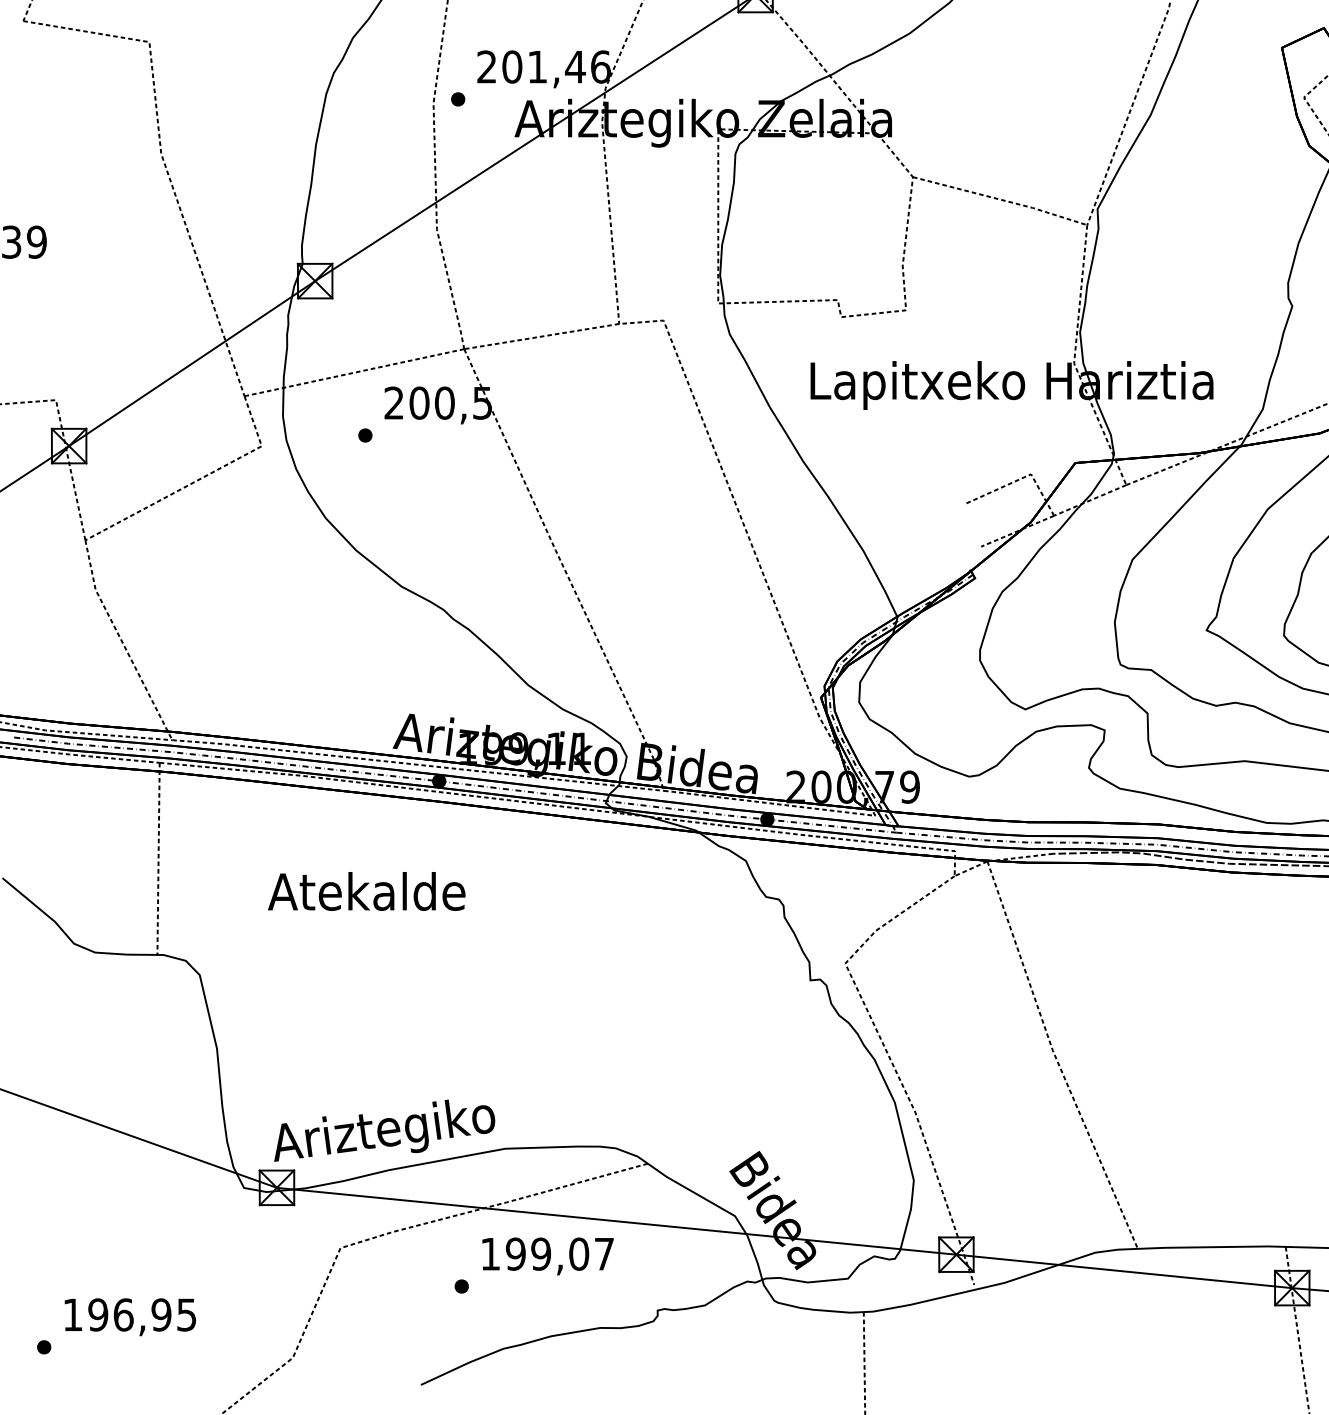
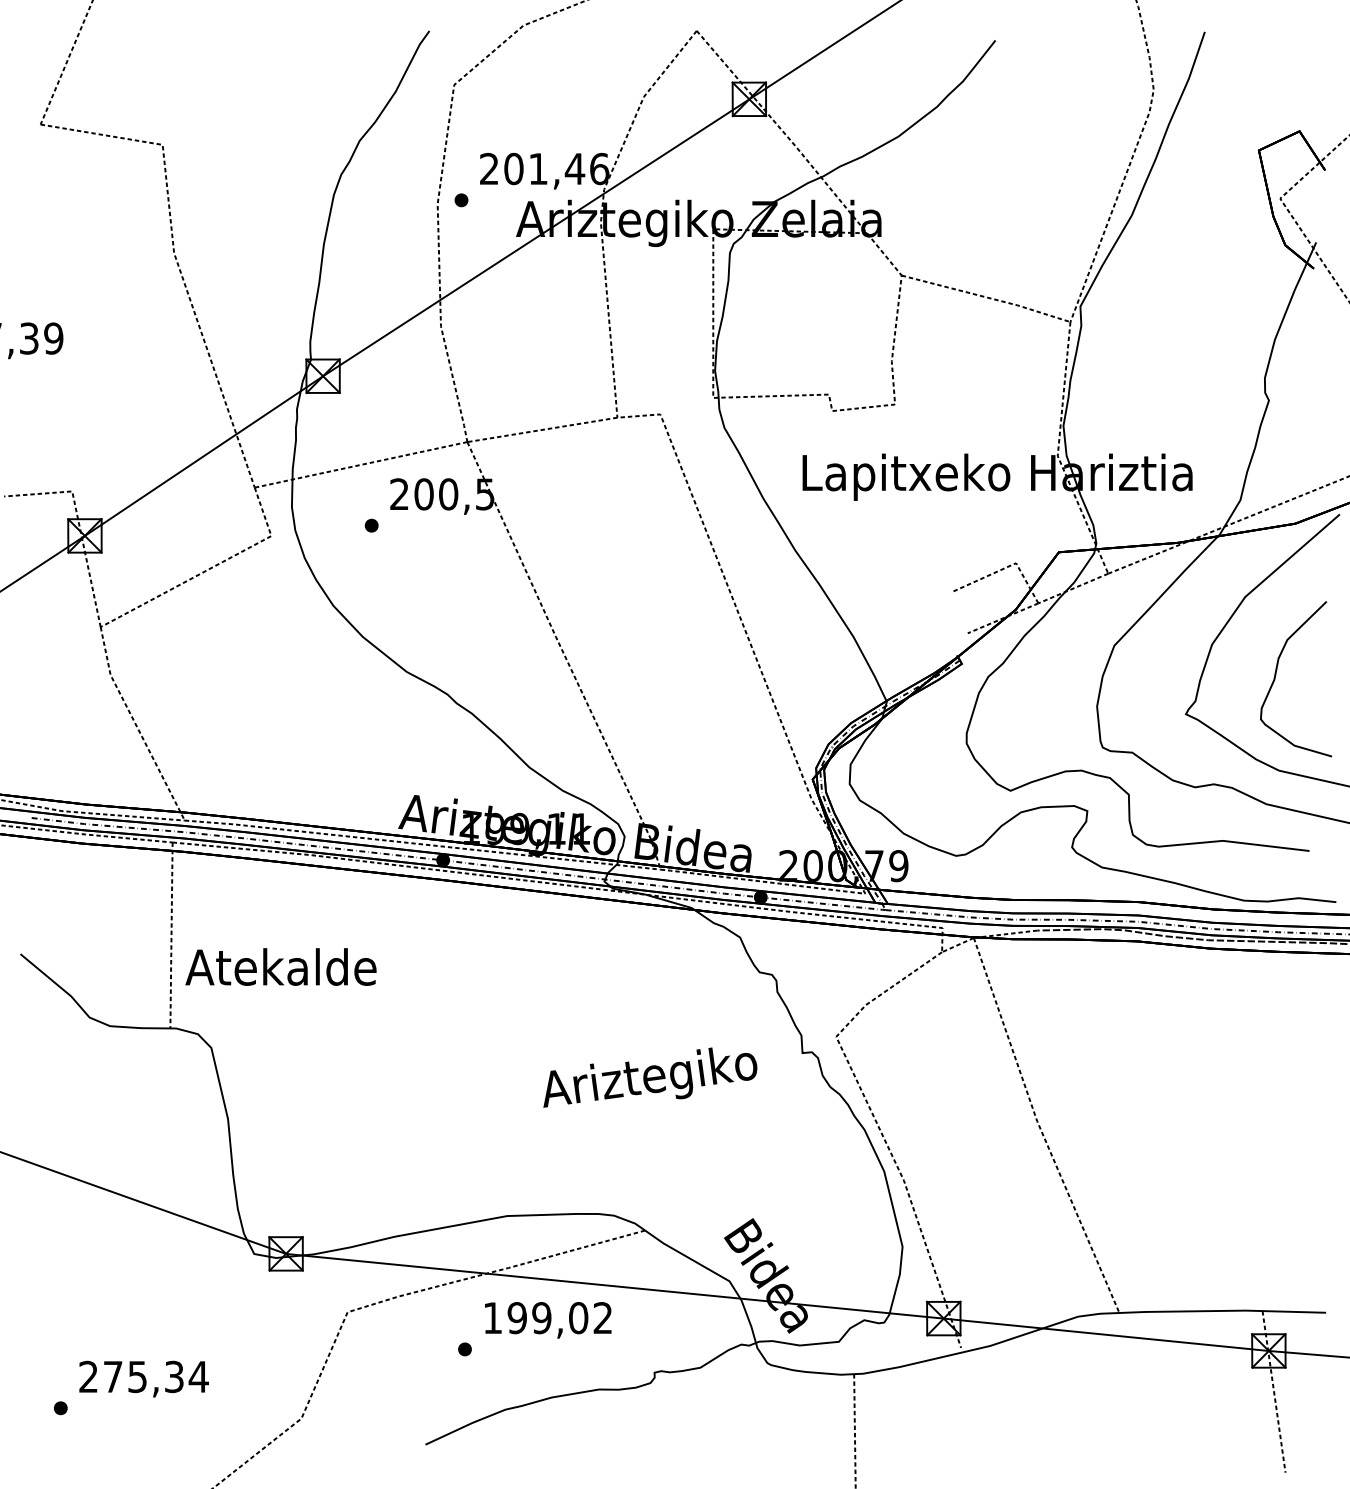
text: (366, 890) -> (280, 966), moved
text: (384, 1130) -> (650, 1077), moved
text: (603, 1253) -> (602, 1317), 199,07 -> 199,02
text: (129, 1314) -> (143, 1376), 196,95 -> 275,34

